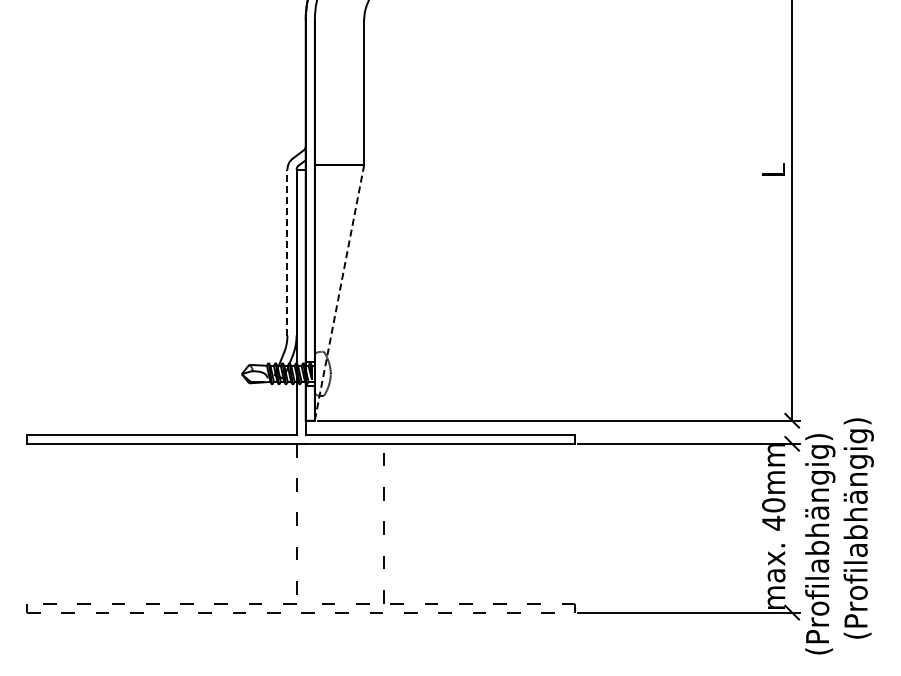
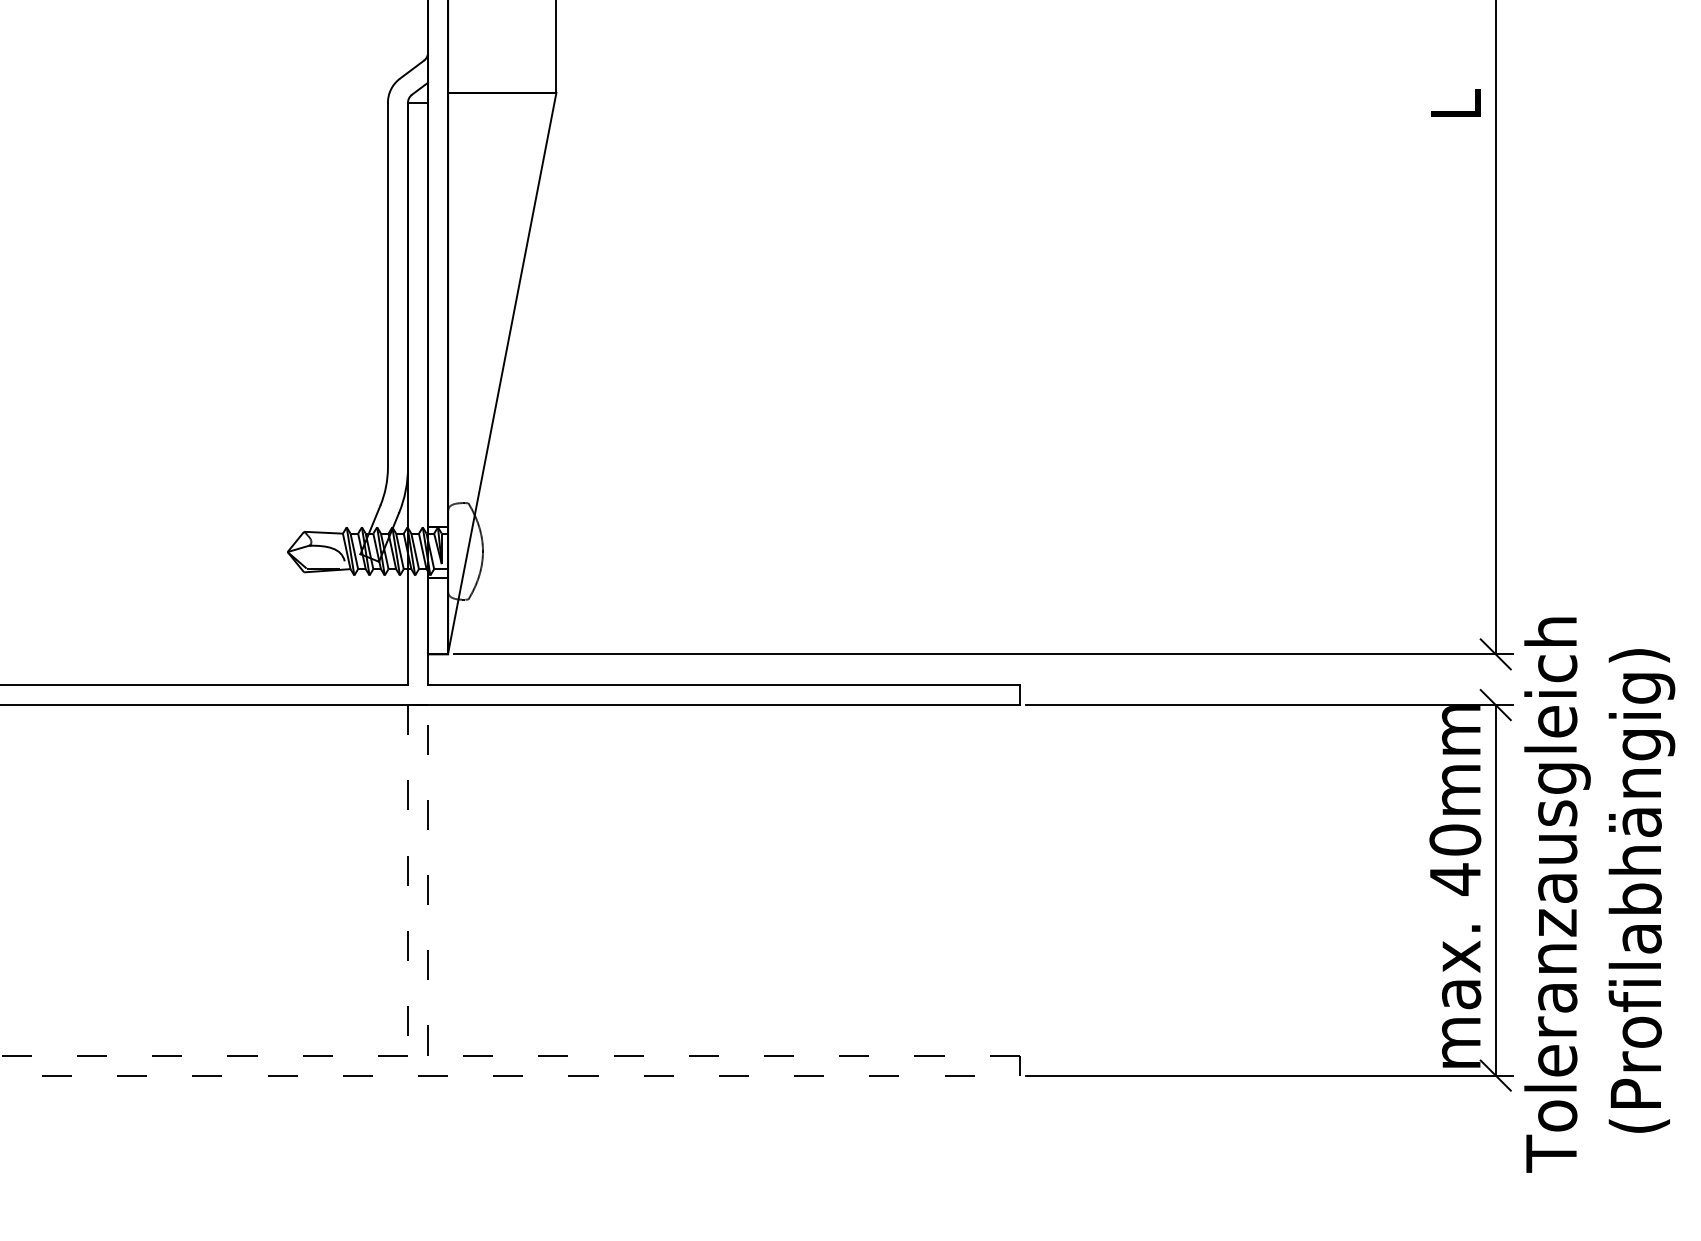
line: (287, 252) -> (388, 285), dashed -> solid
line: (339, 293) -> (502, 375), dashed -> solid
line: (792, 527) -> (1496, 888), added
line: (383, 528) -> (427, 890), moved
text: (820, 530) -> (1557, 895), (Profilabhängig) -> Toleranzausgleich

